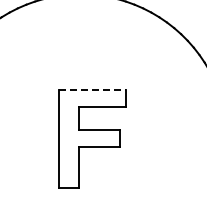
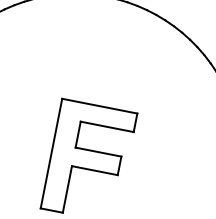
line: (92, 90) -> (99, 106), dashed -> solid

